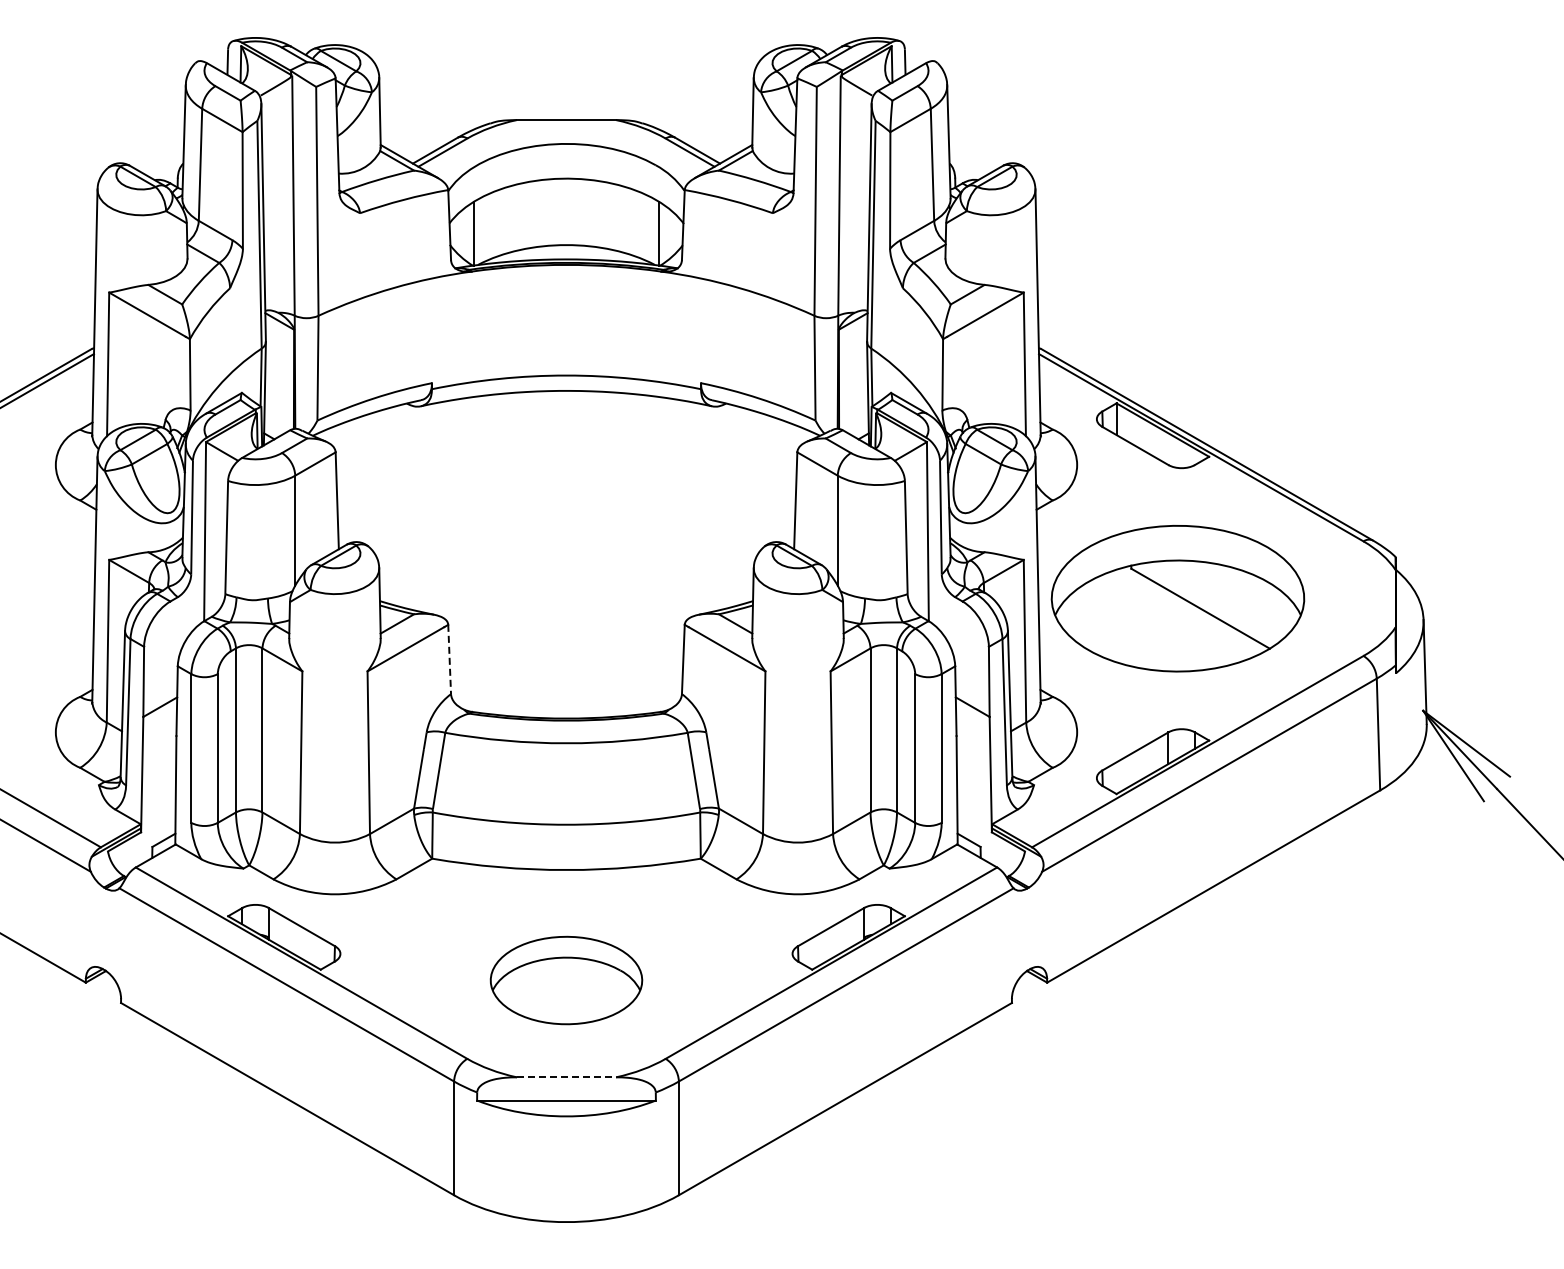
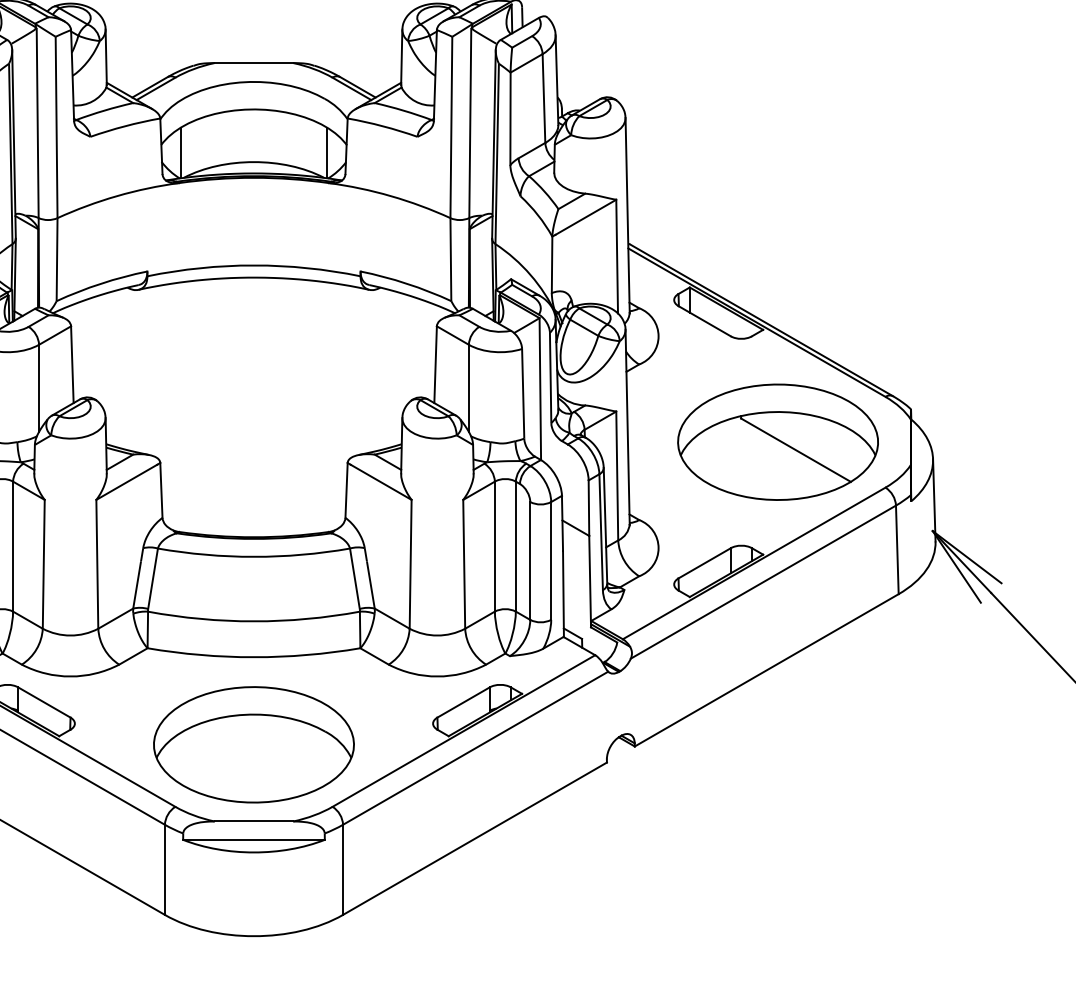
part: (1177, 598) -> (777, 442), moved
line: (449, 659) -> (161, 490), dashed -> solid
part: (566, 980) -> (253, 744), size x1.67
line: (566, 1077) -> (253, 821), dashed -> solid

